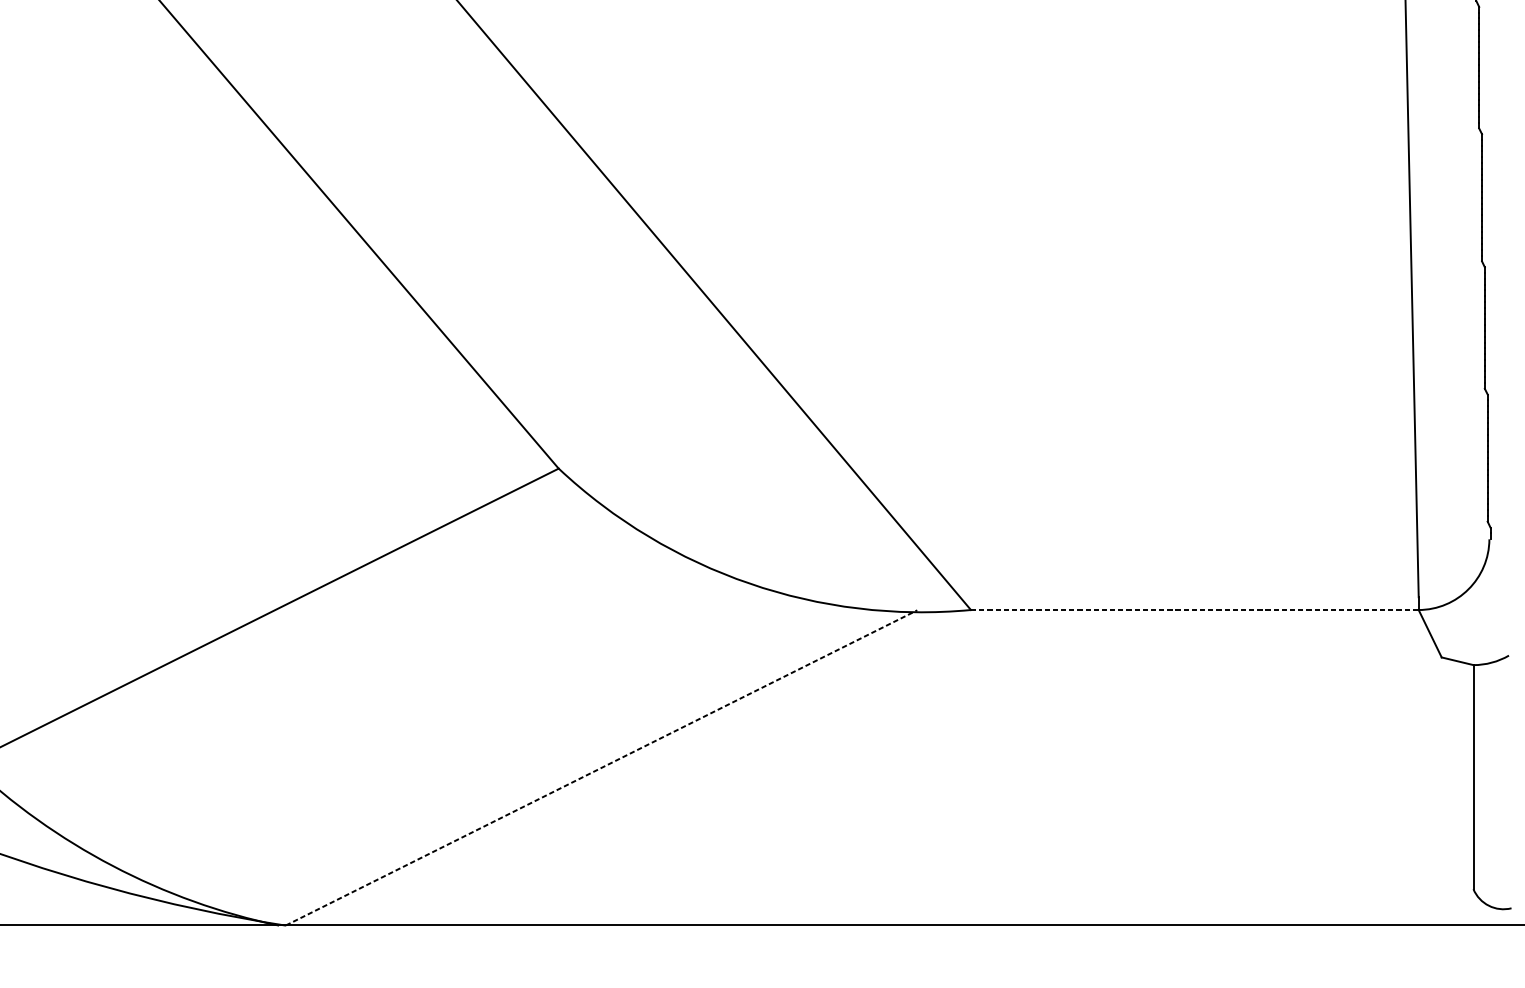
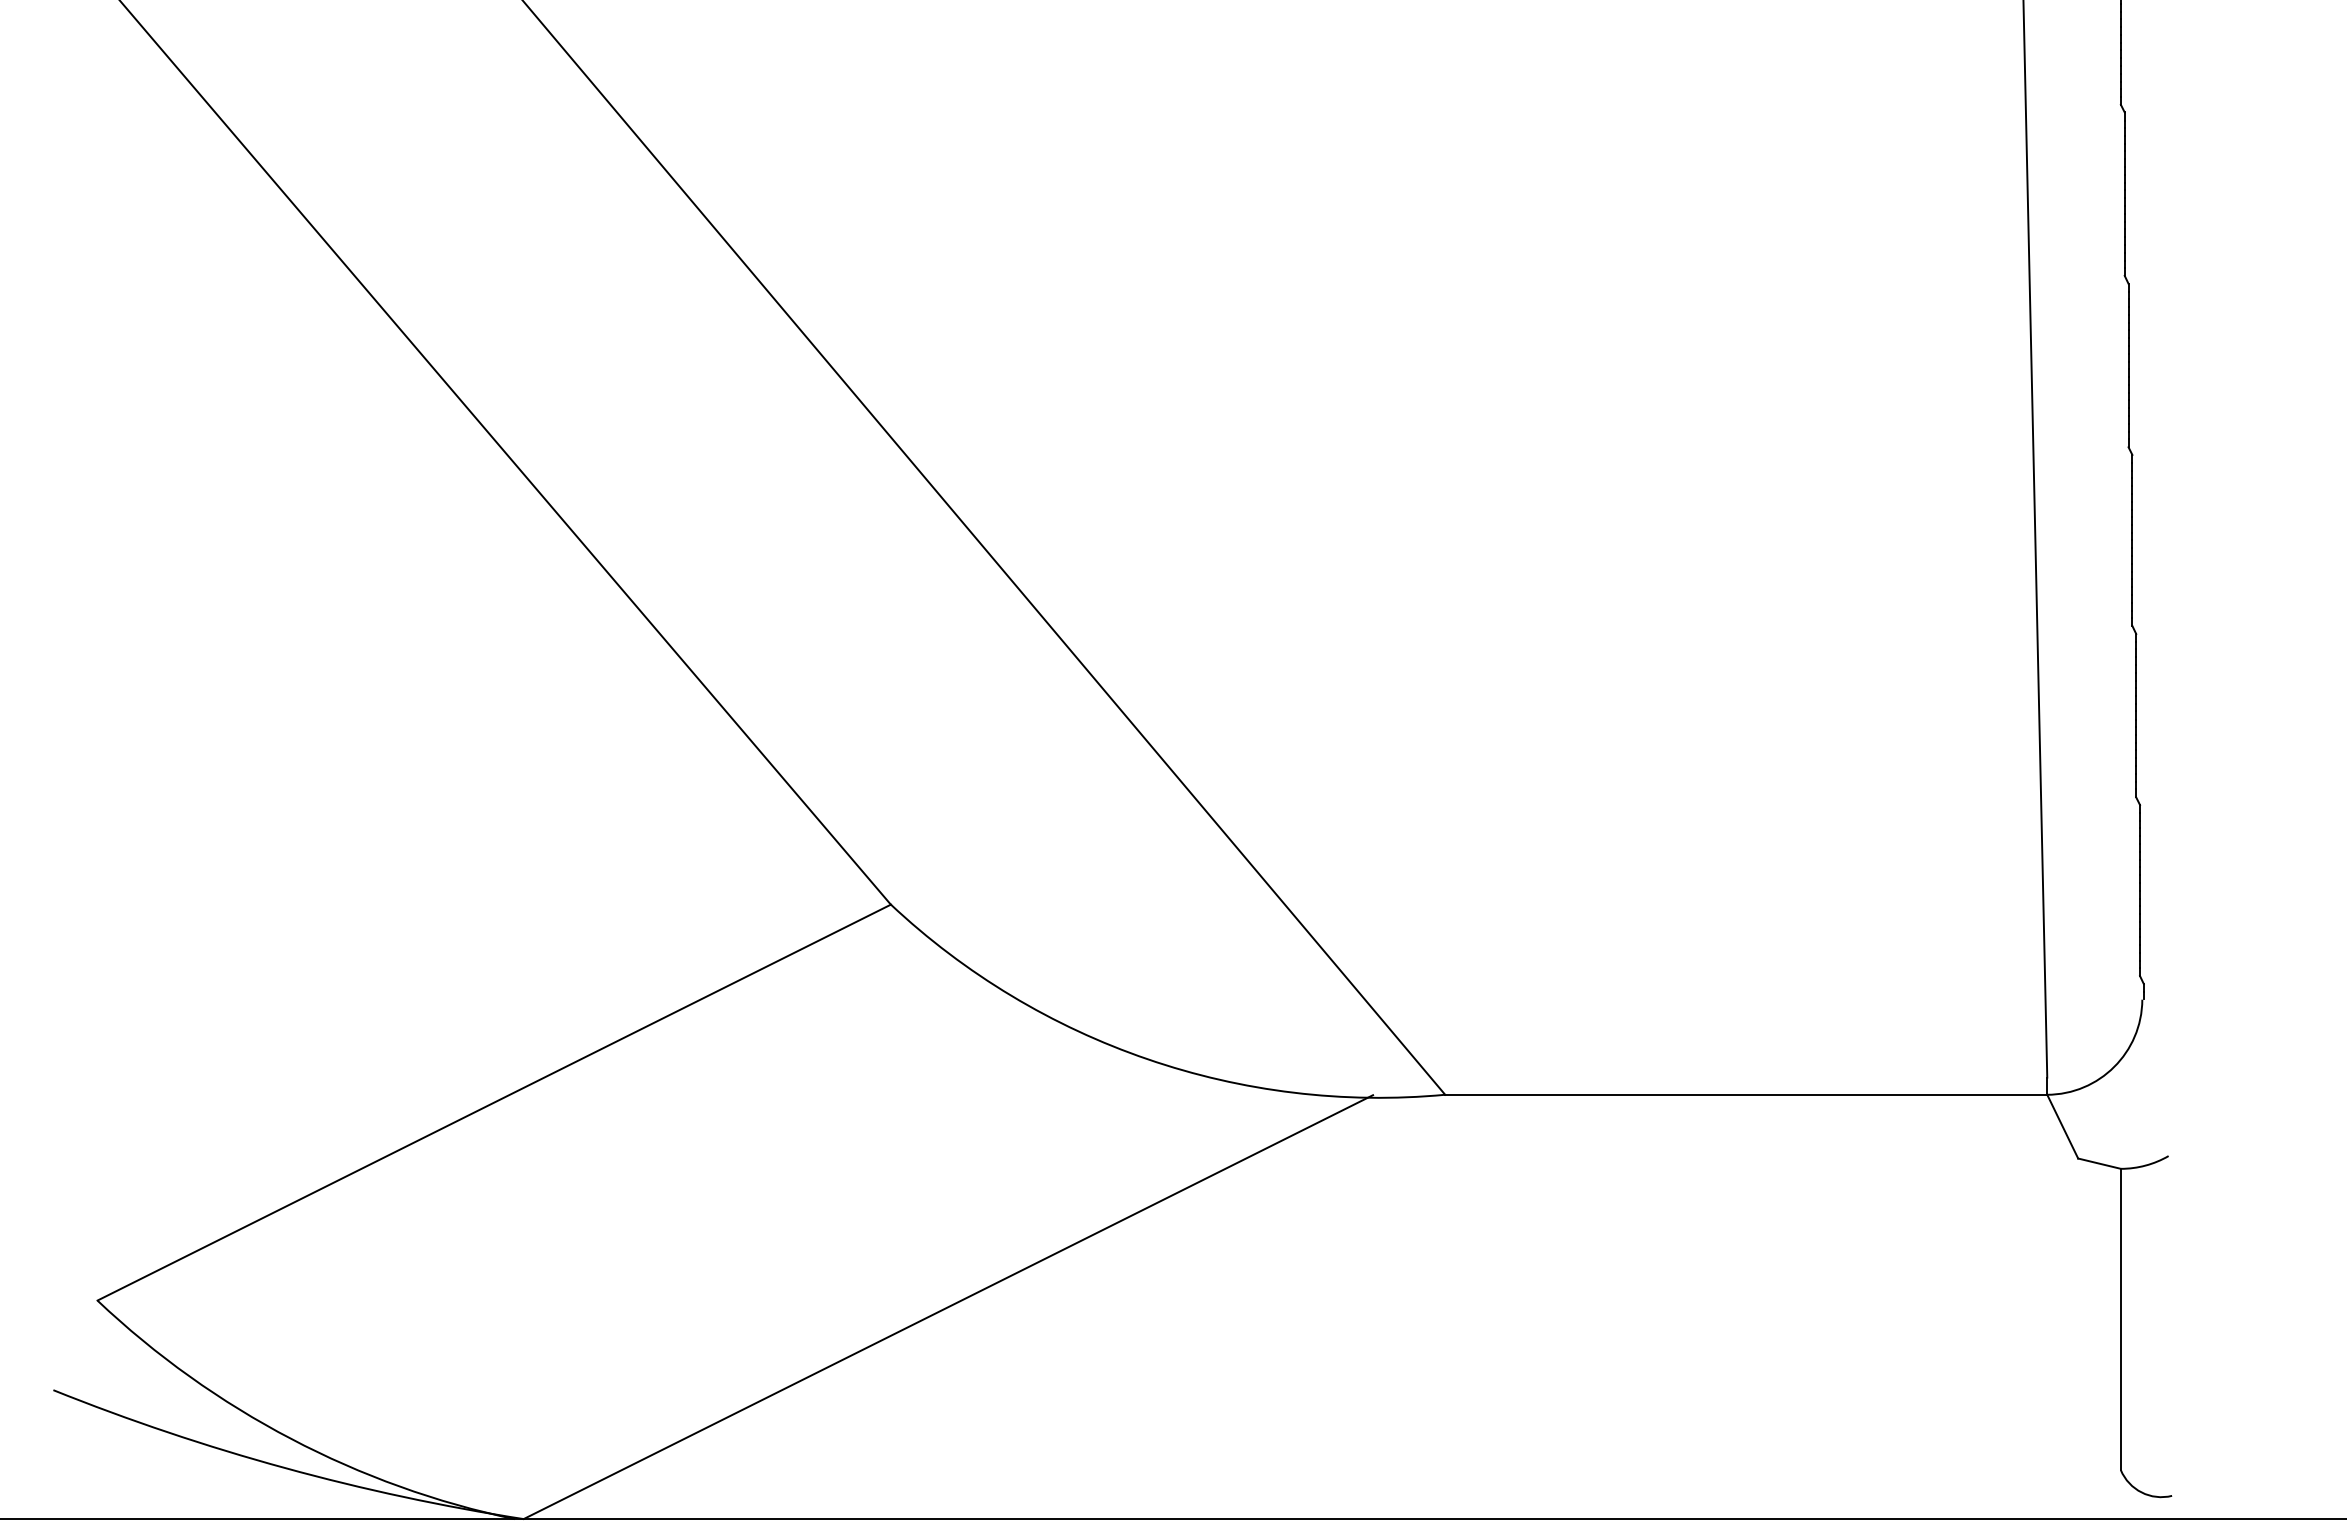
line: (1195, 609) -> (1746, 1094), dashed -> solid
line: (601, 767) -> (948, 1306), dashed -> solid

